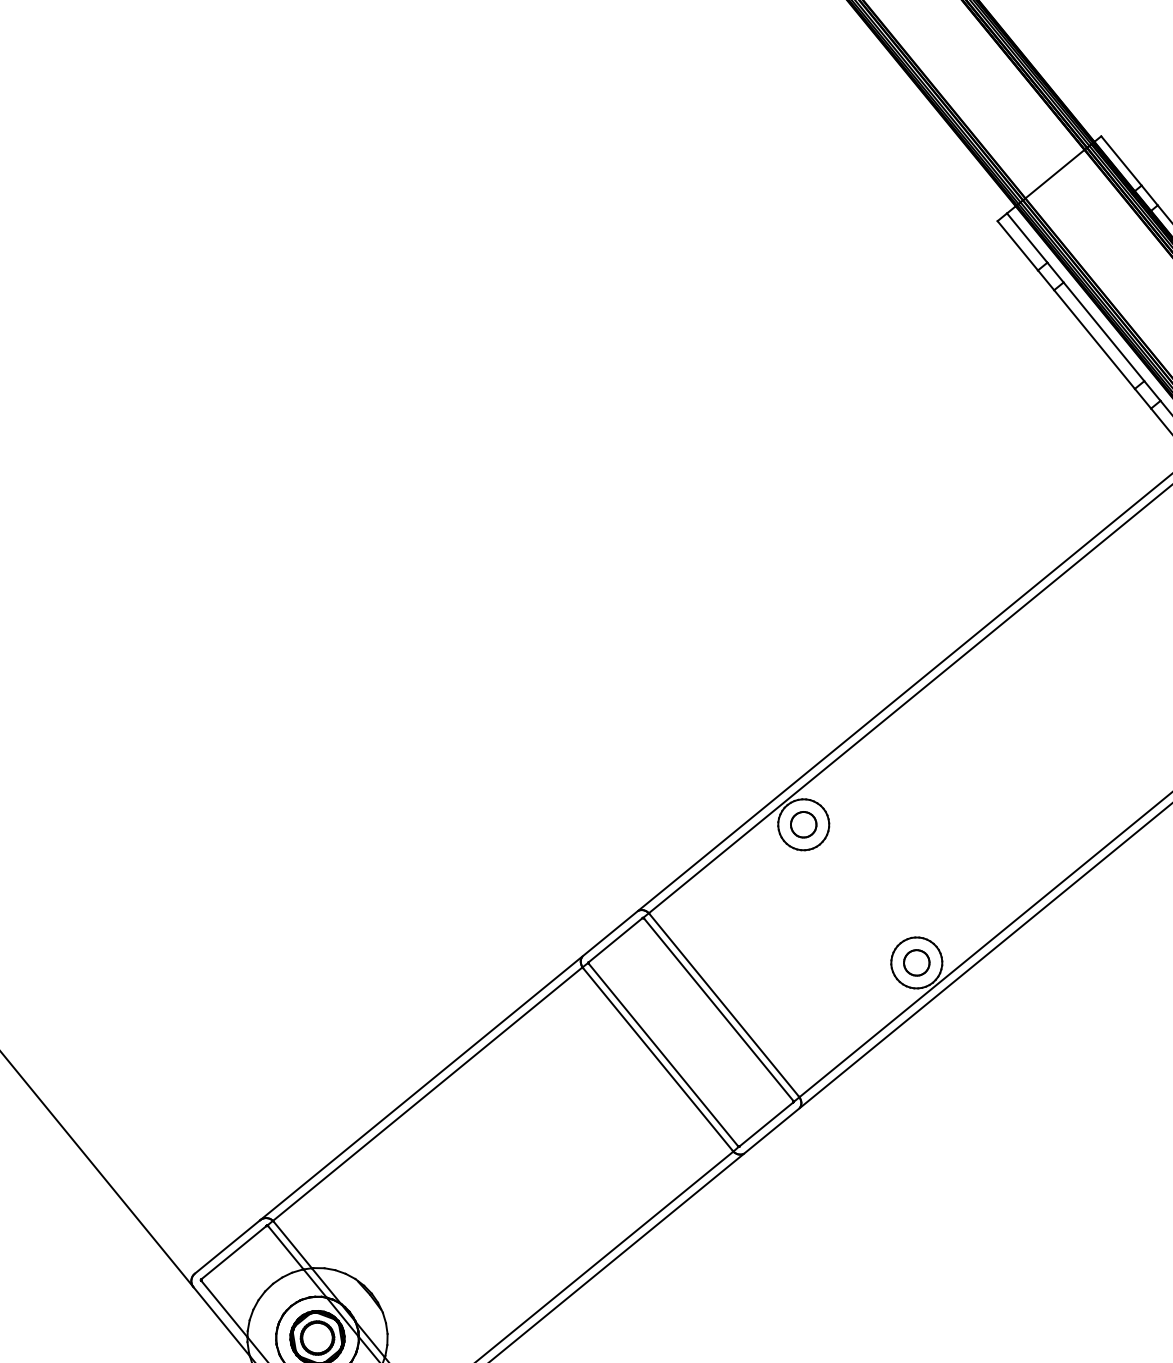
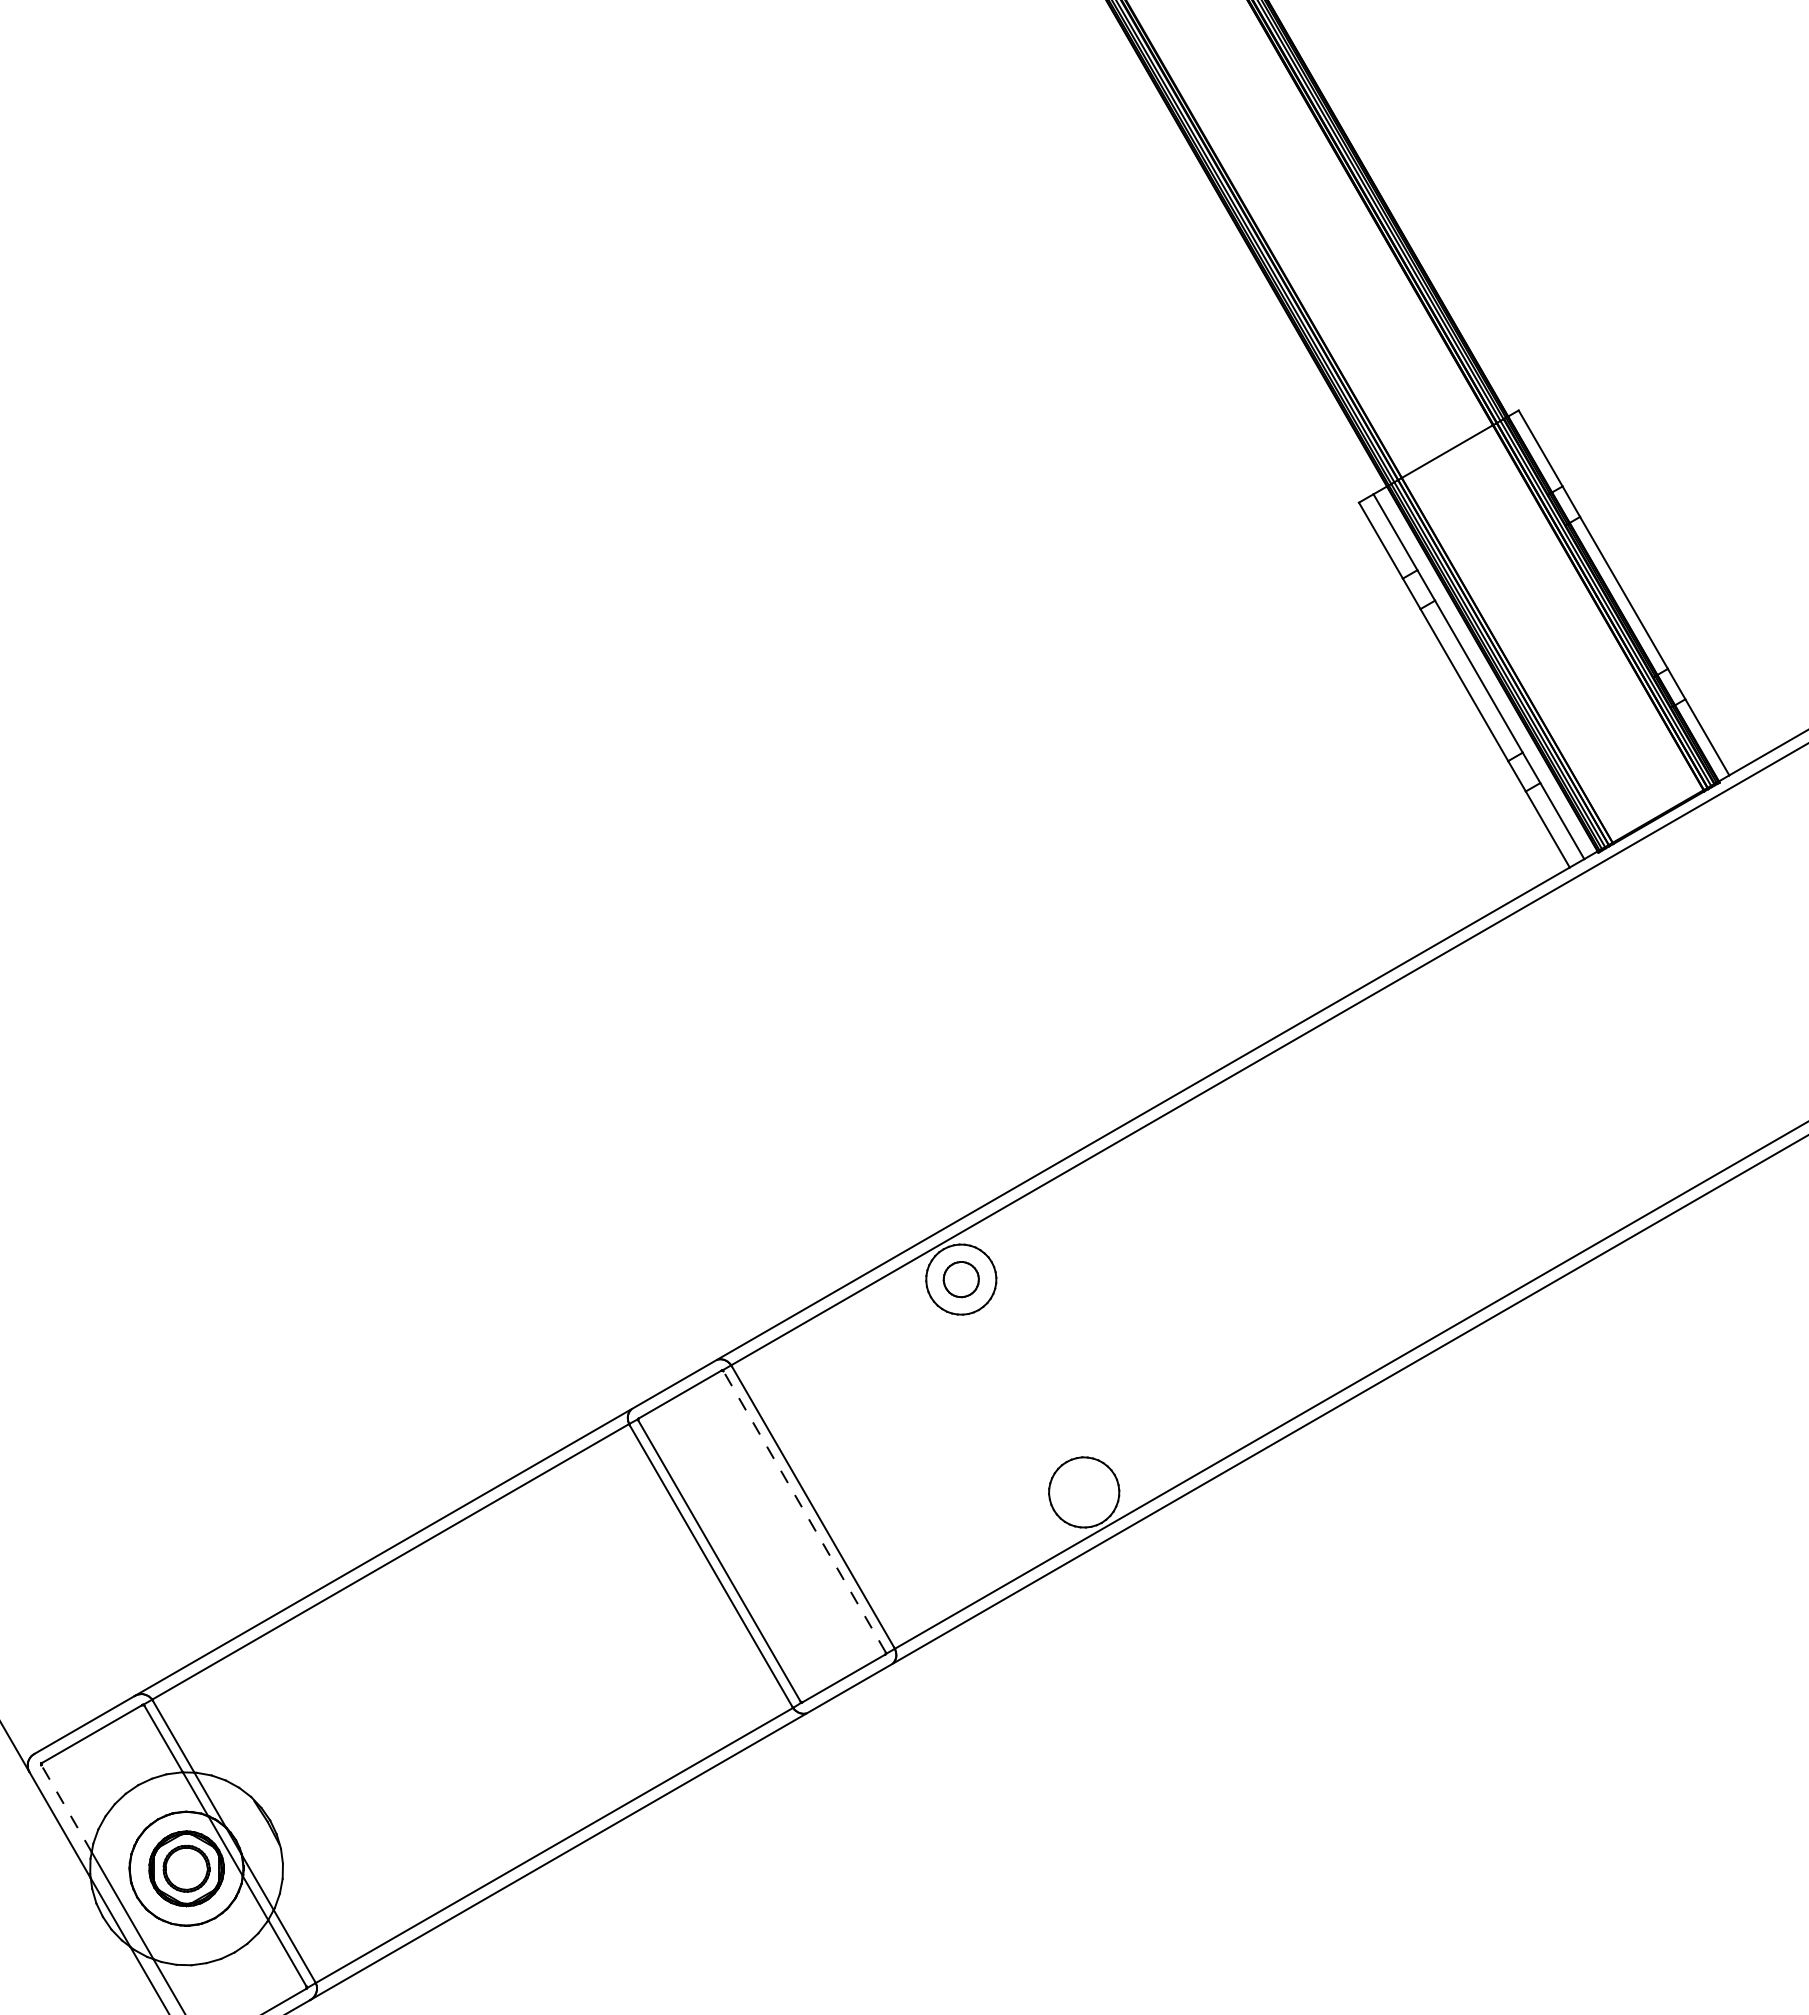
part: (916, 963) -> (1083, 1492), removed
line: (718, 1009) -> (804, 1511), solid -> dashed
line: (224, 1308) -> (66, 1808), solid -> dashed

